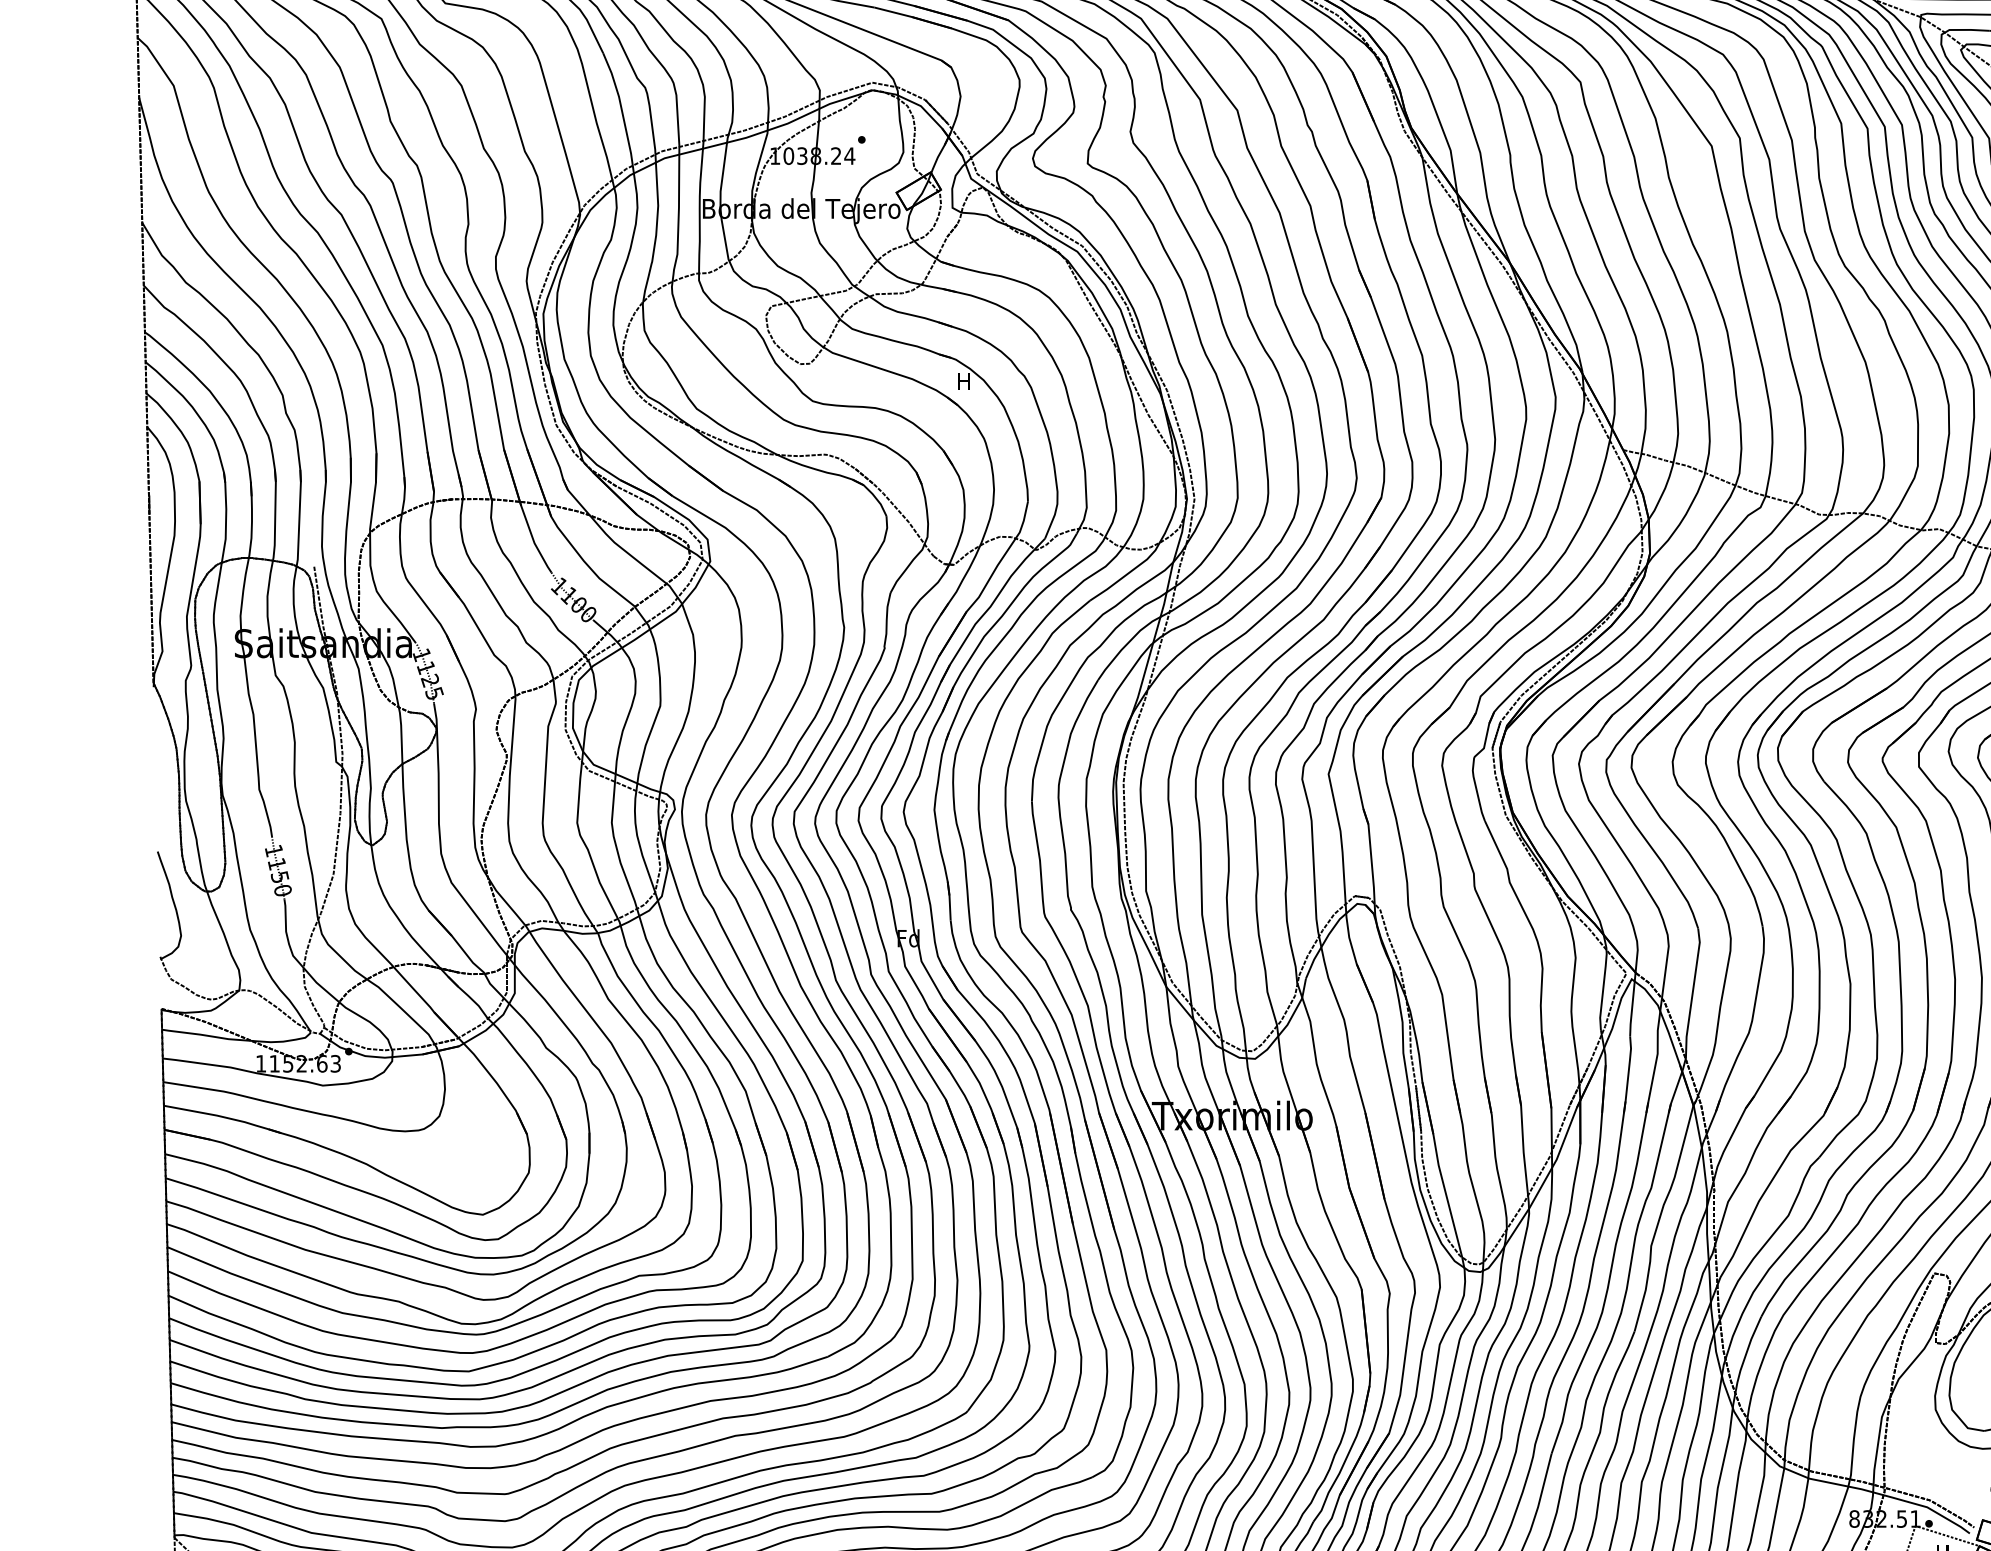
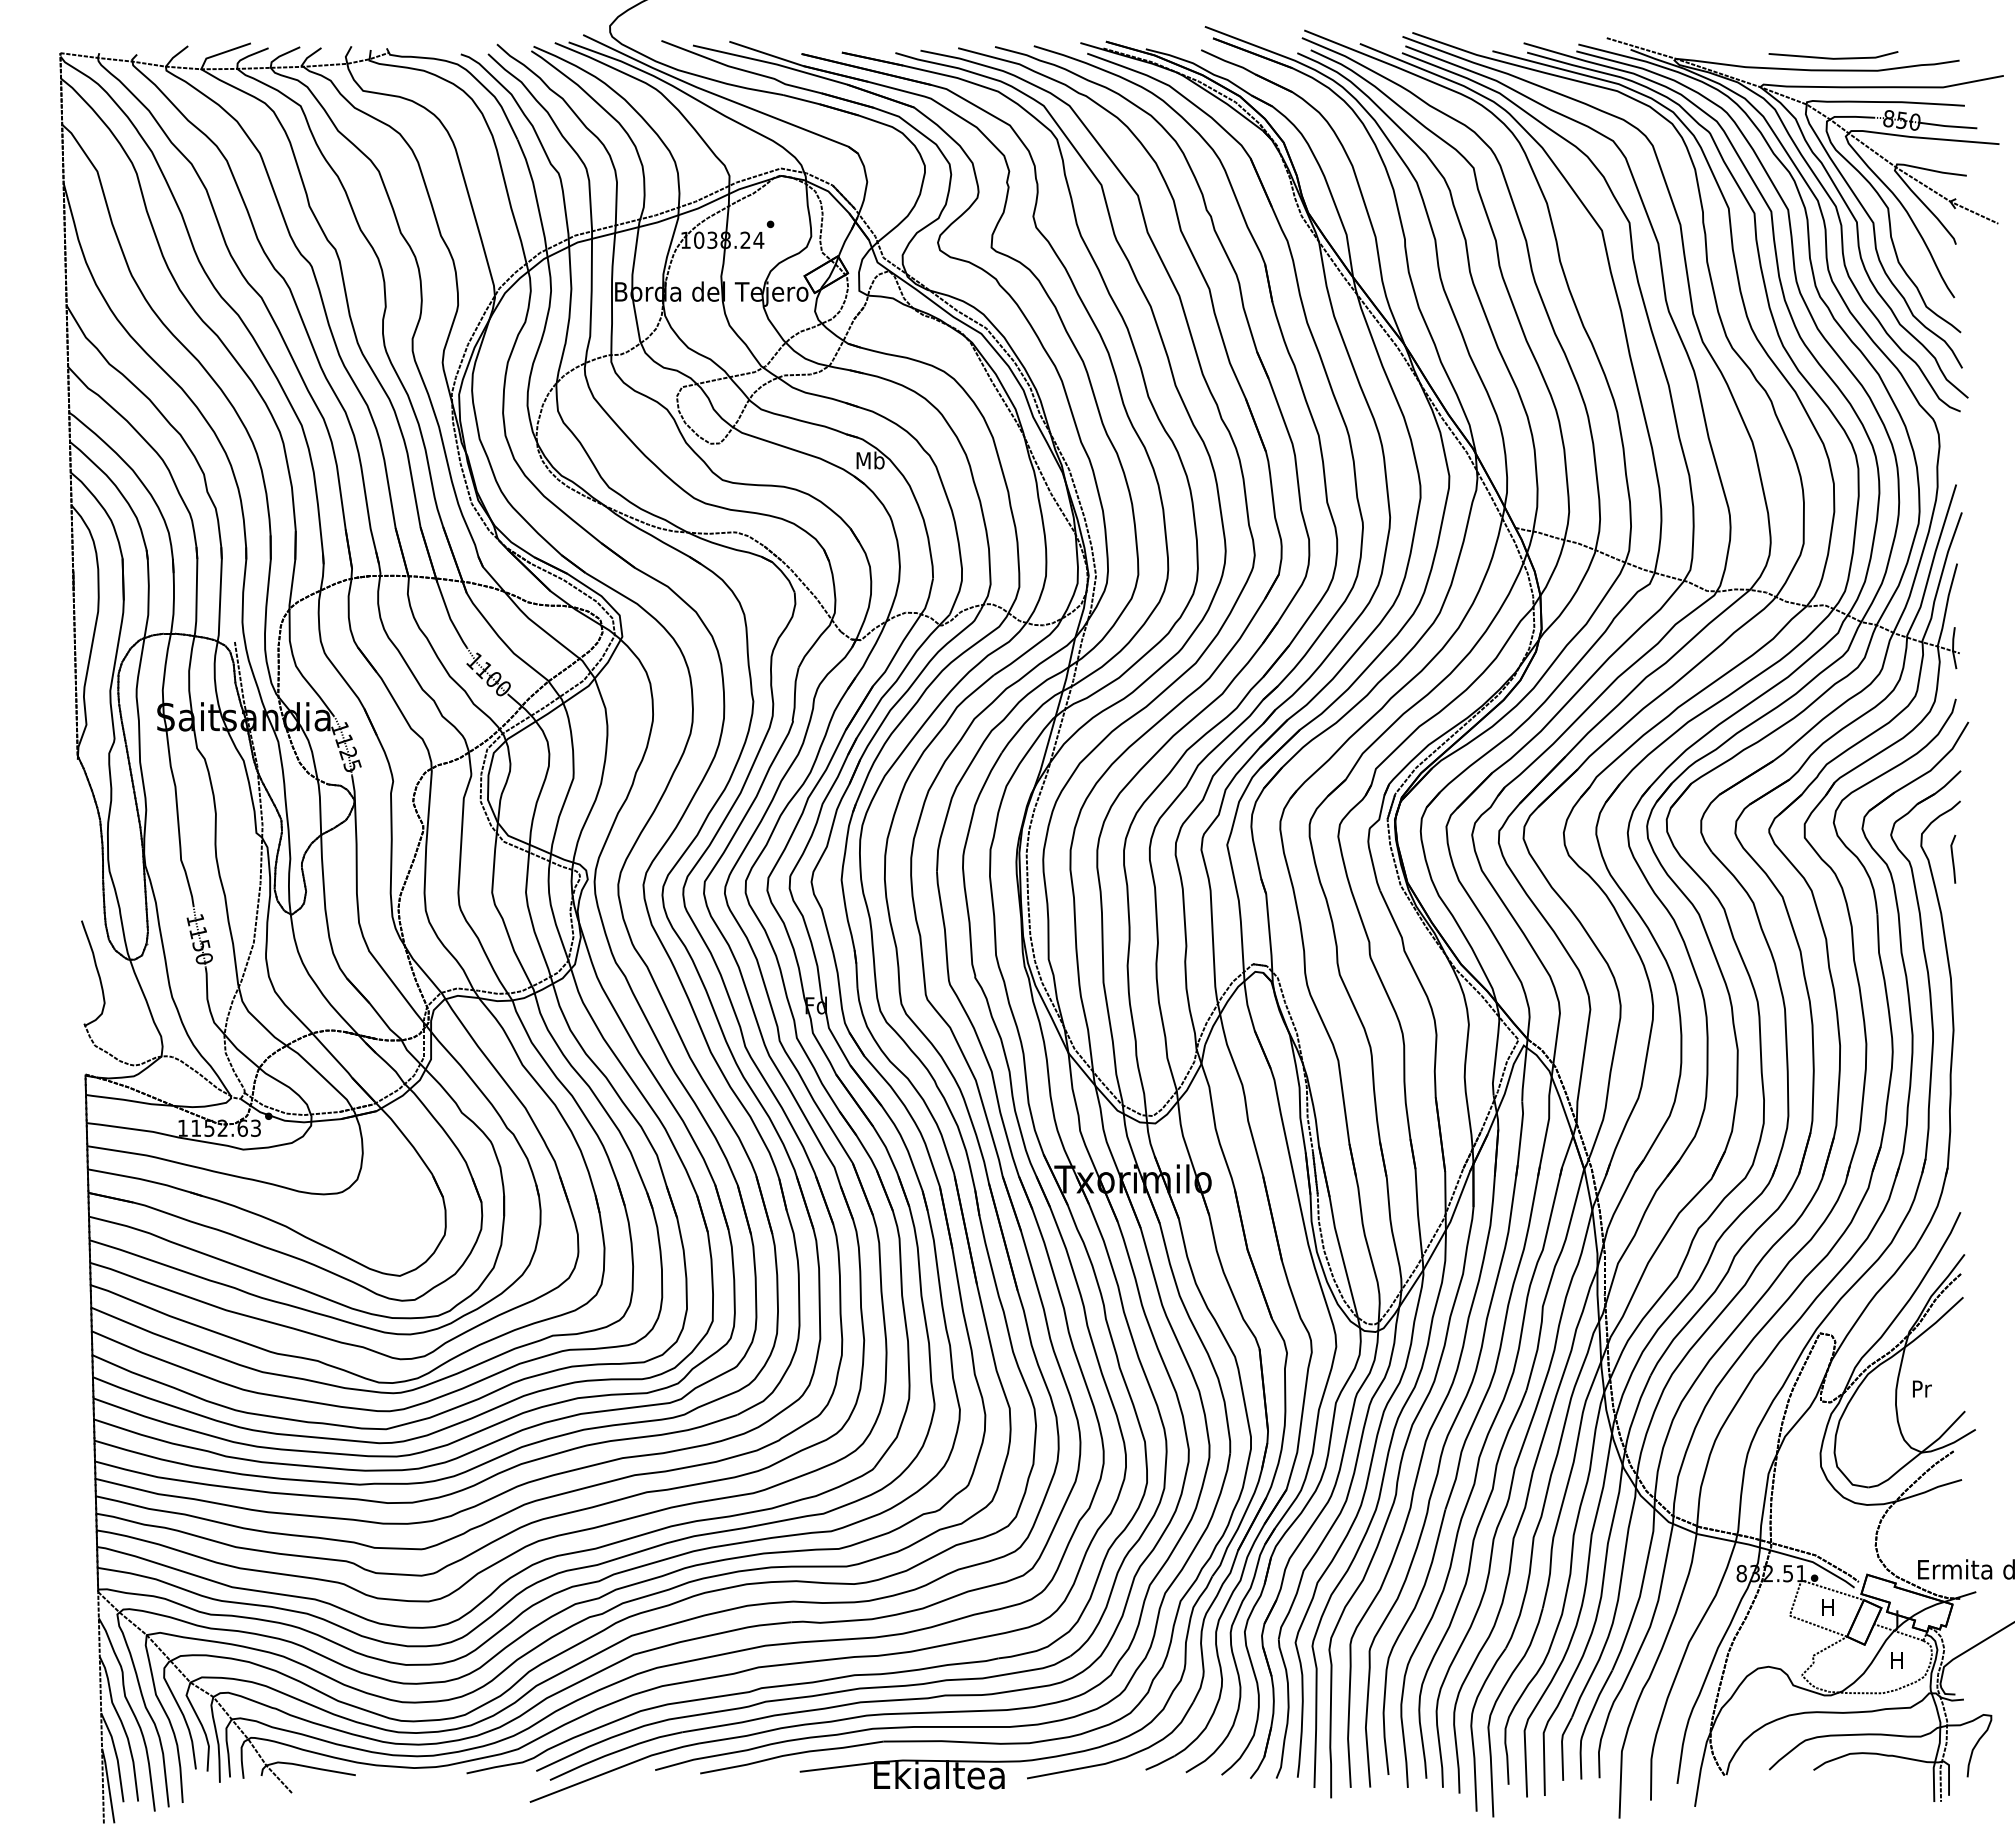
text: (963, 381) -> (870, 460), H -> Mb

